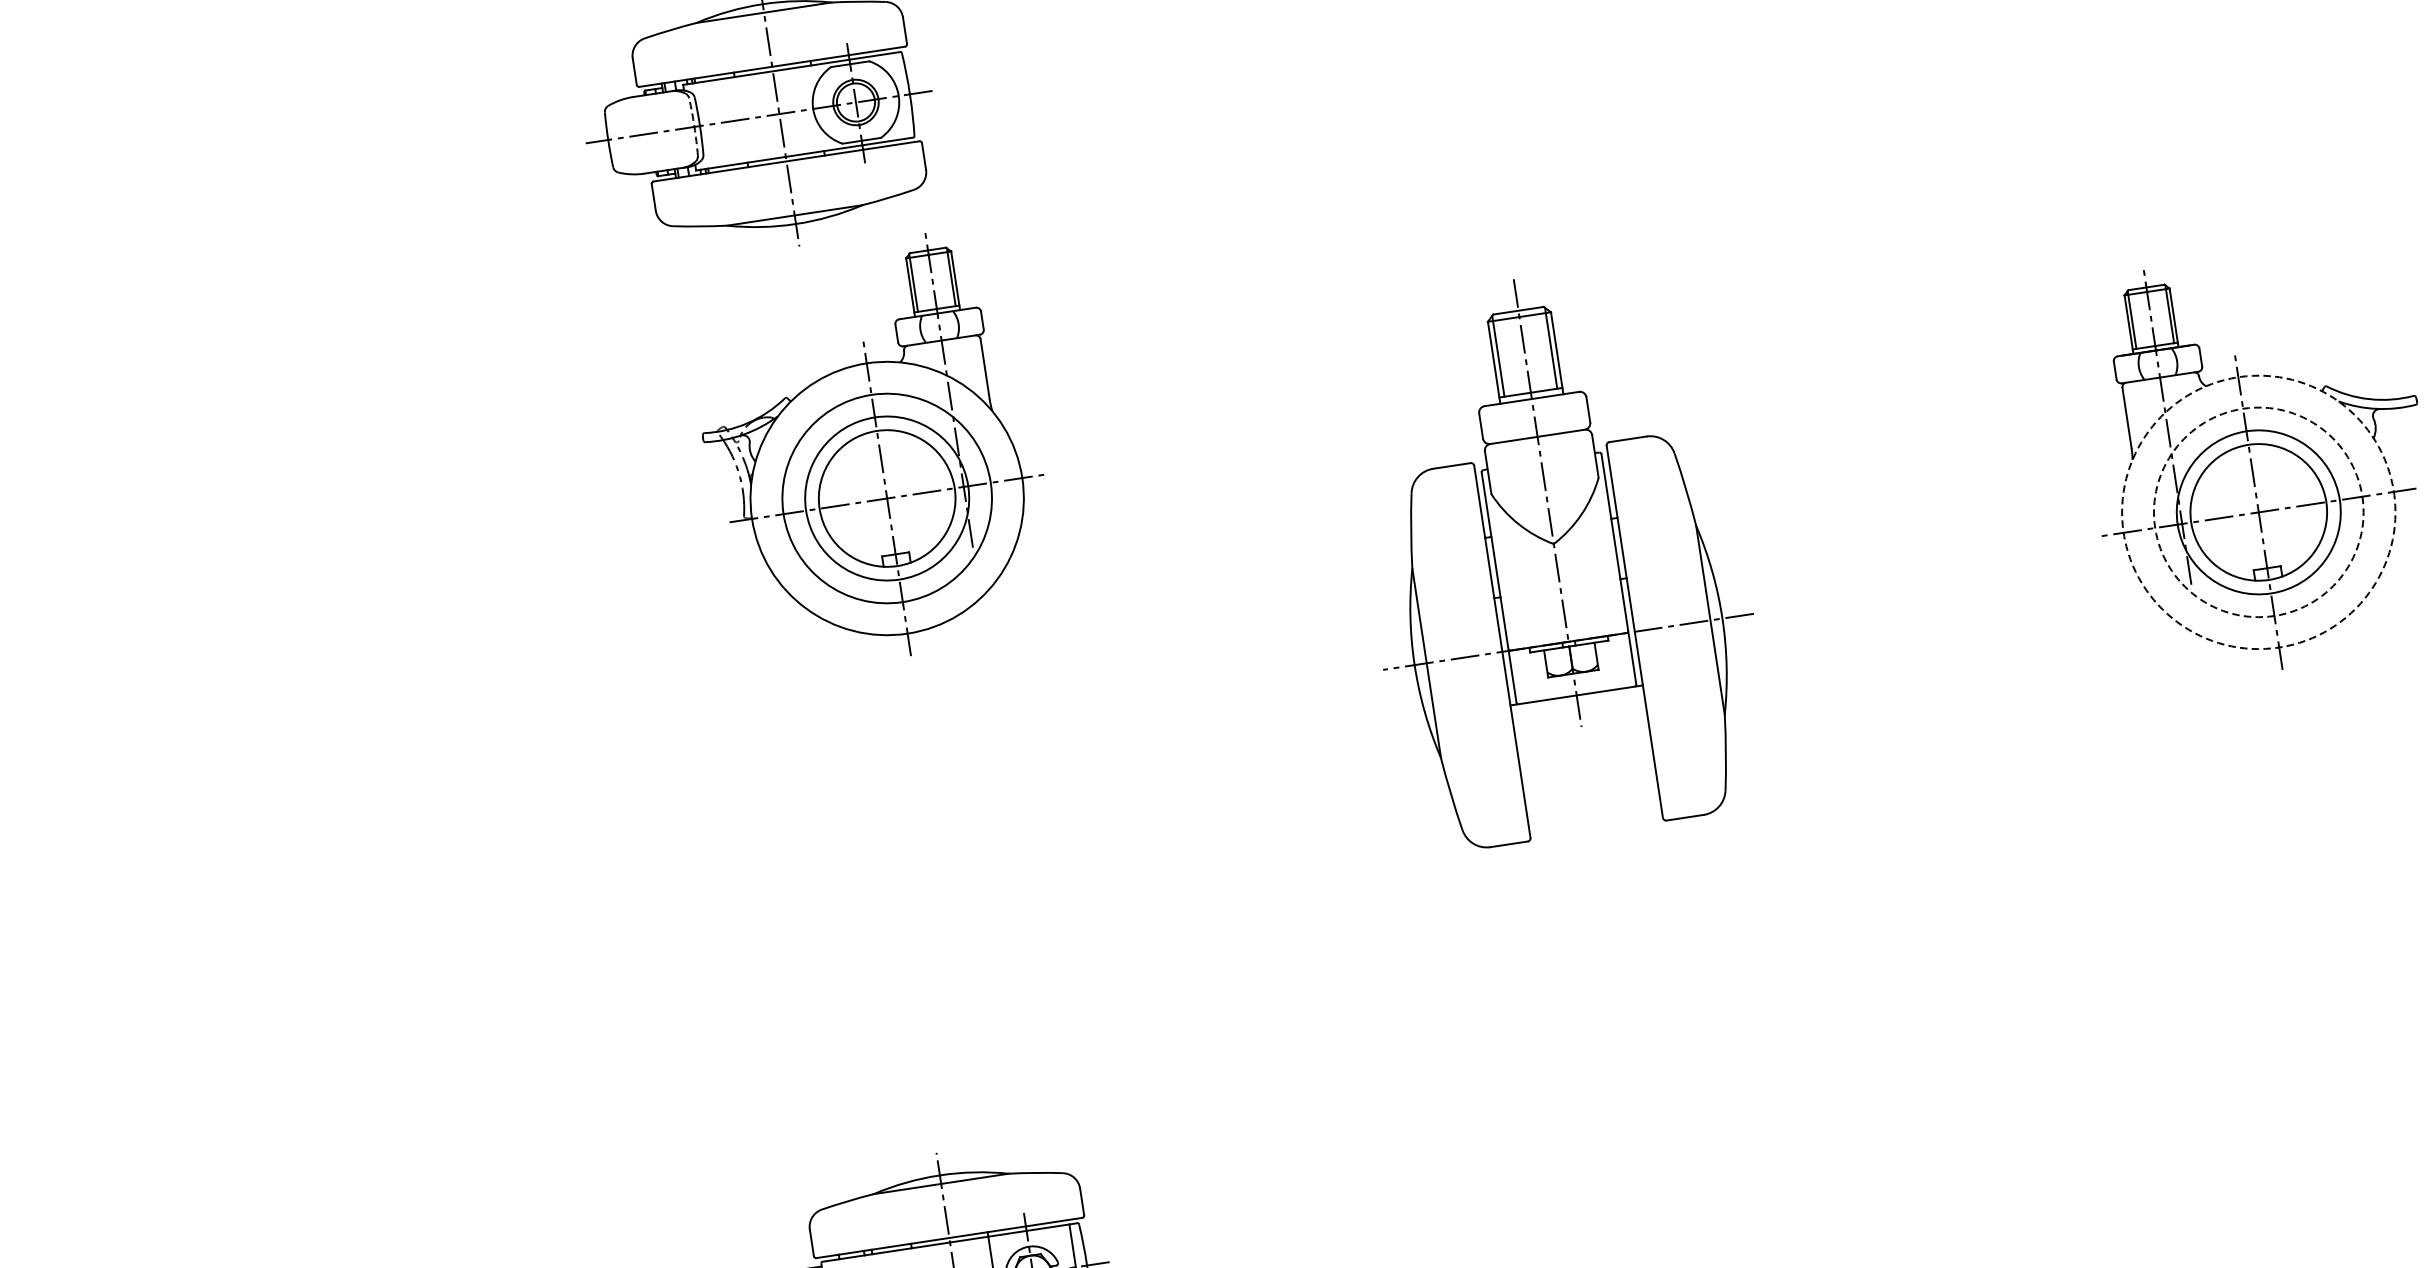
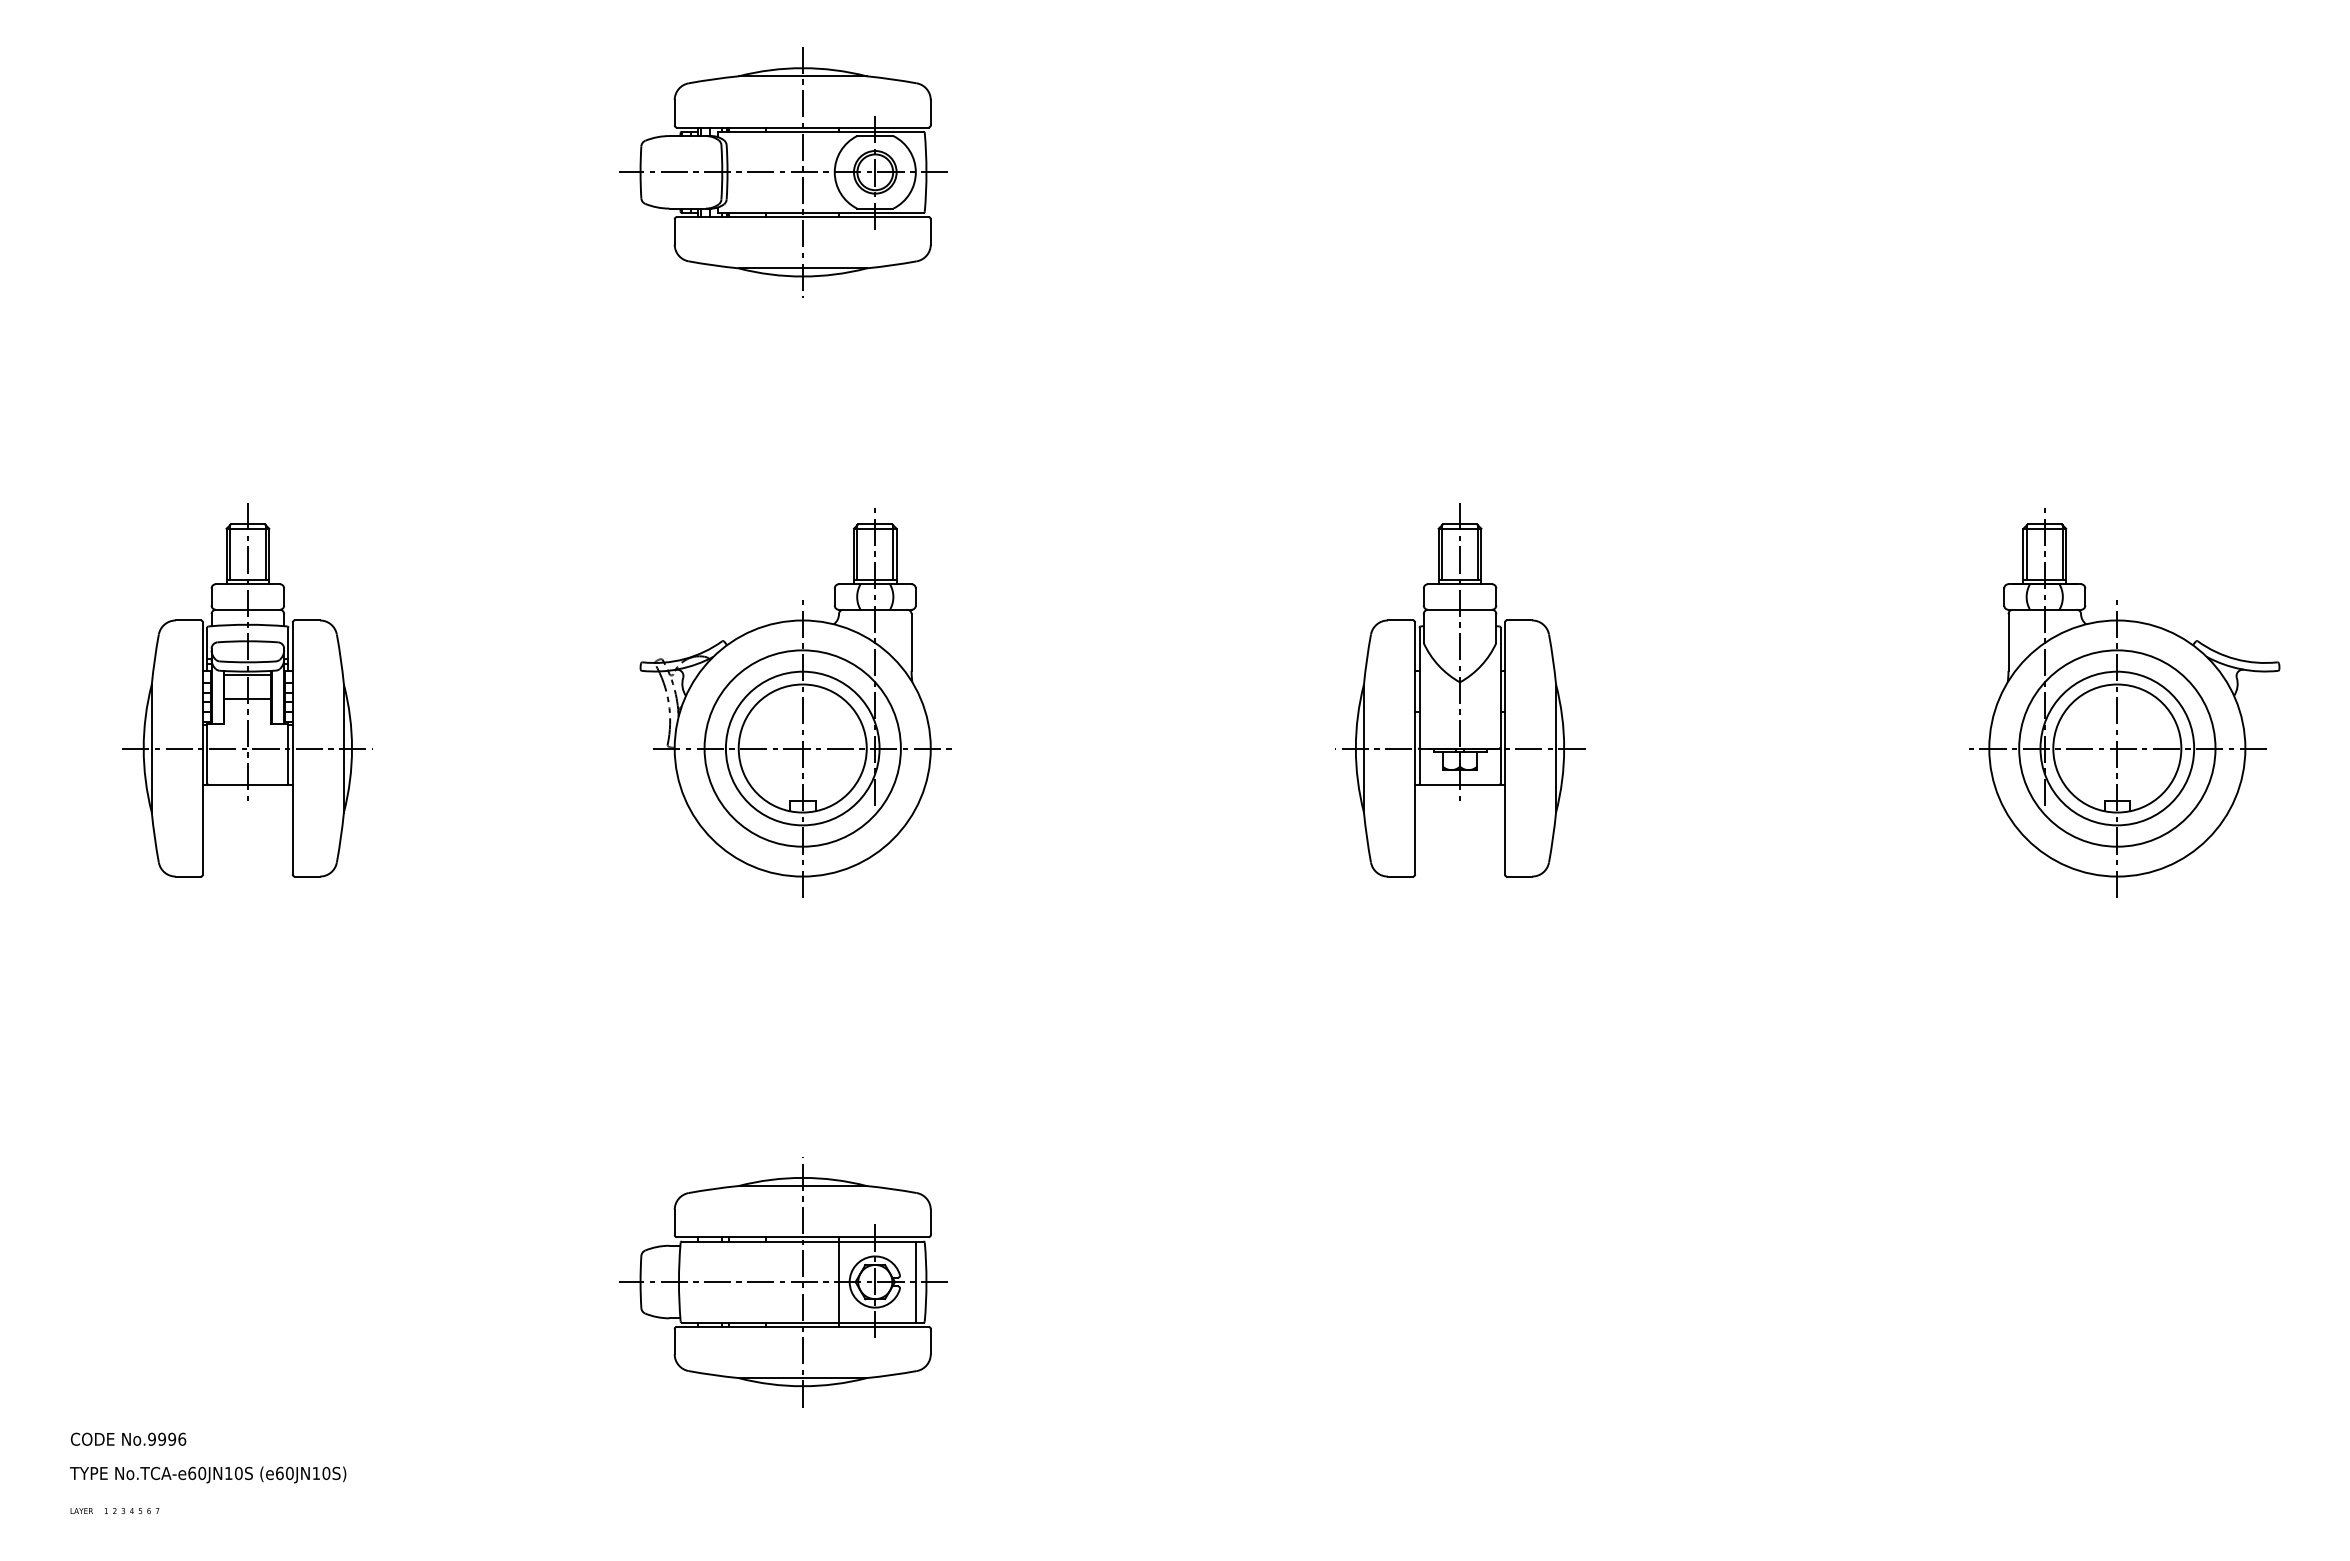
arc: (694, 127) -> (722, 172), dashed -> solid
part: (872, 451) -> (795, 702), moved
circle: (2258, 512) -> (2117, 748), dashed -> solid
circle: (2258, 512) -> (2117, 748), dashed -> solid
part: (1556, 555) -> (1460, 690), size x0.71
part: (276, 749) -> (247, 690), added

